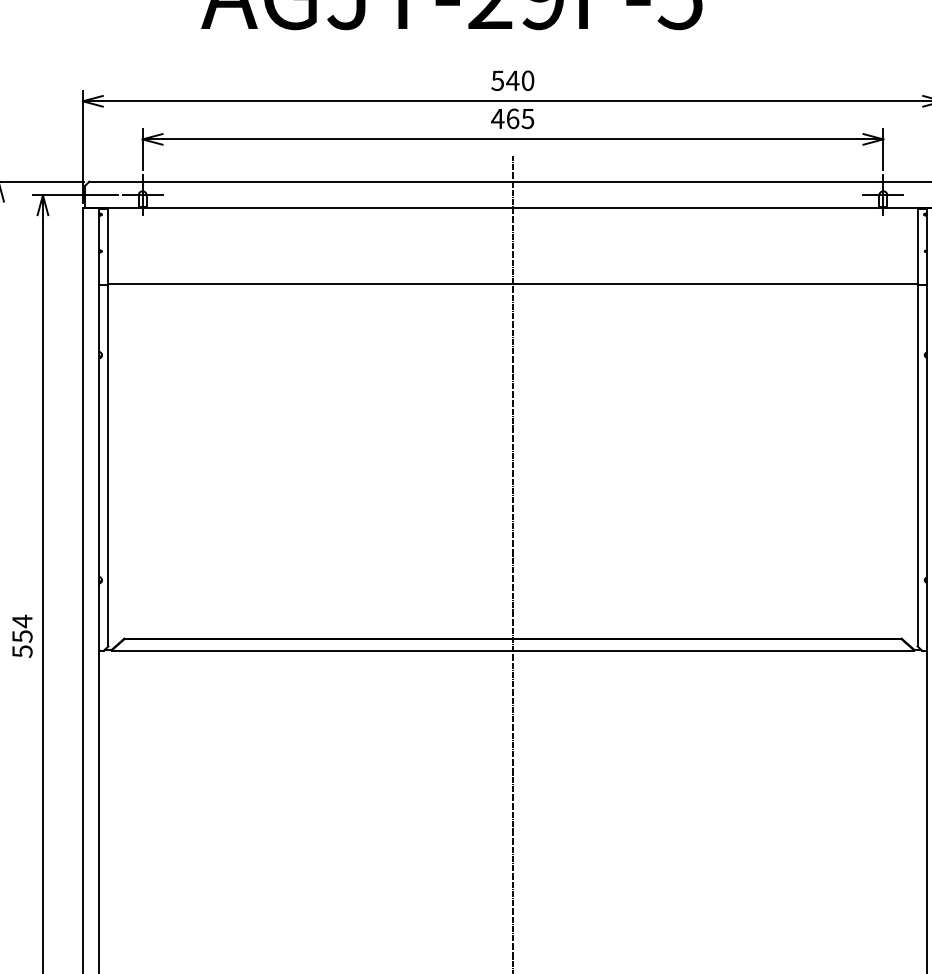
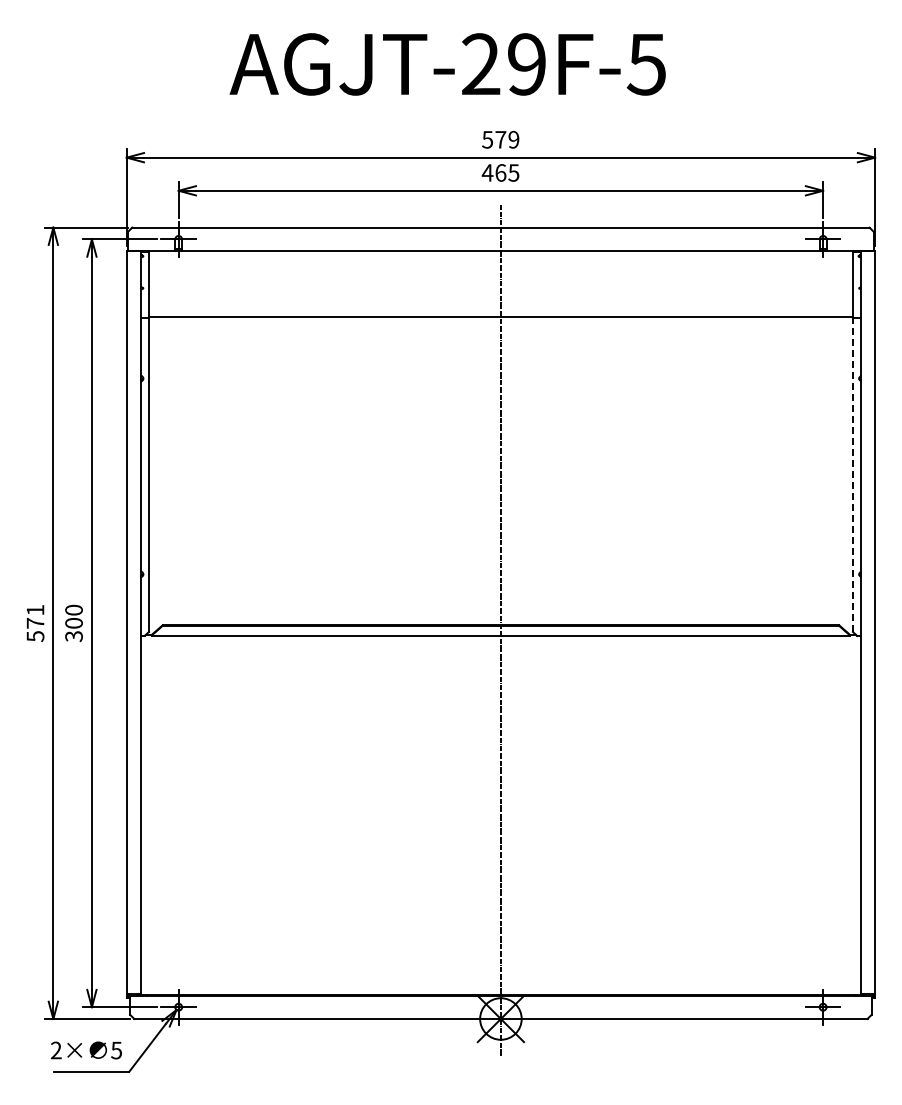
text: (519, 80) -> (506, 139), 540 -> 579
line: (917, 465) -> (852, 474), solid -> dashed
text: (21, 635) -> (73, 622), 554 -> 300

